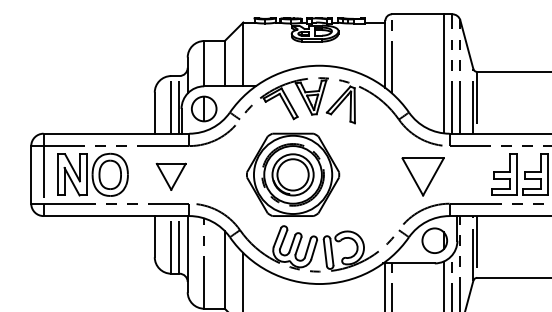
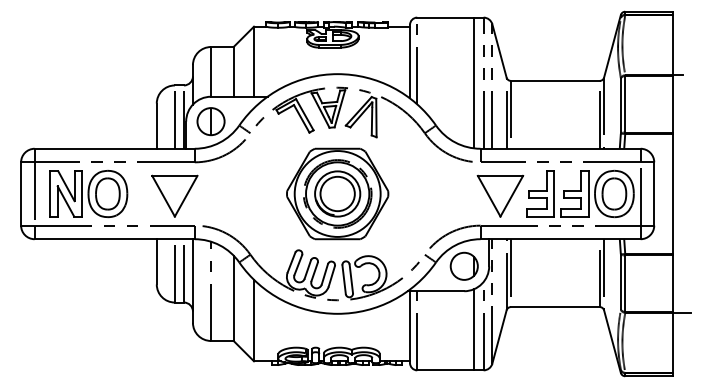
part: (292, 174) -> (337, 193), moved
part: (170, 176) -> (174, 195), size x1.43
part: (423, 176) -> (500, 195), moved

